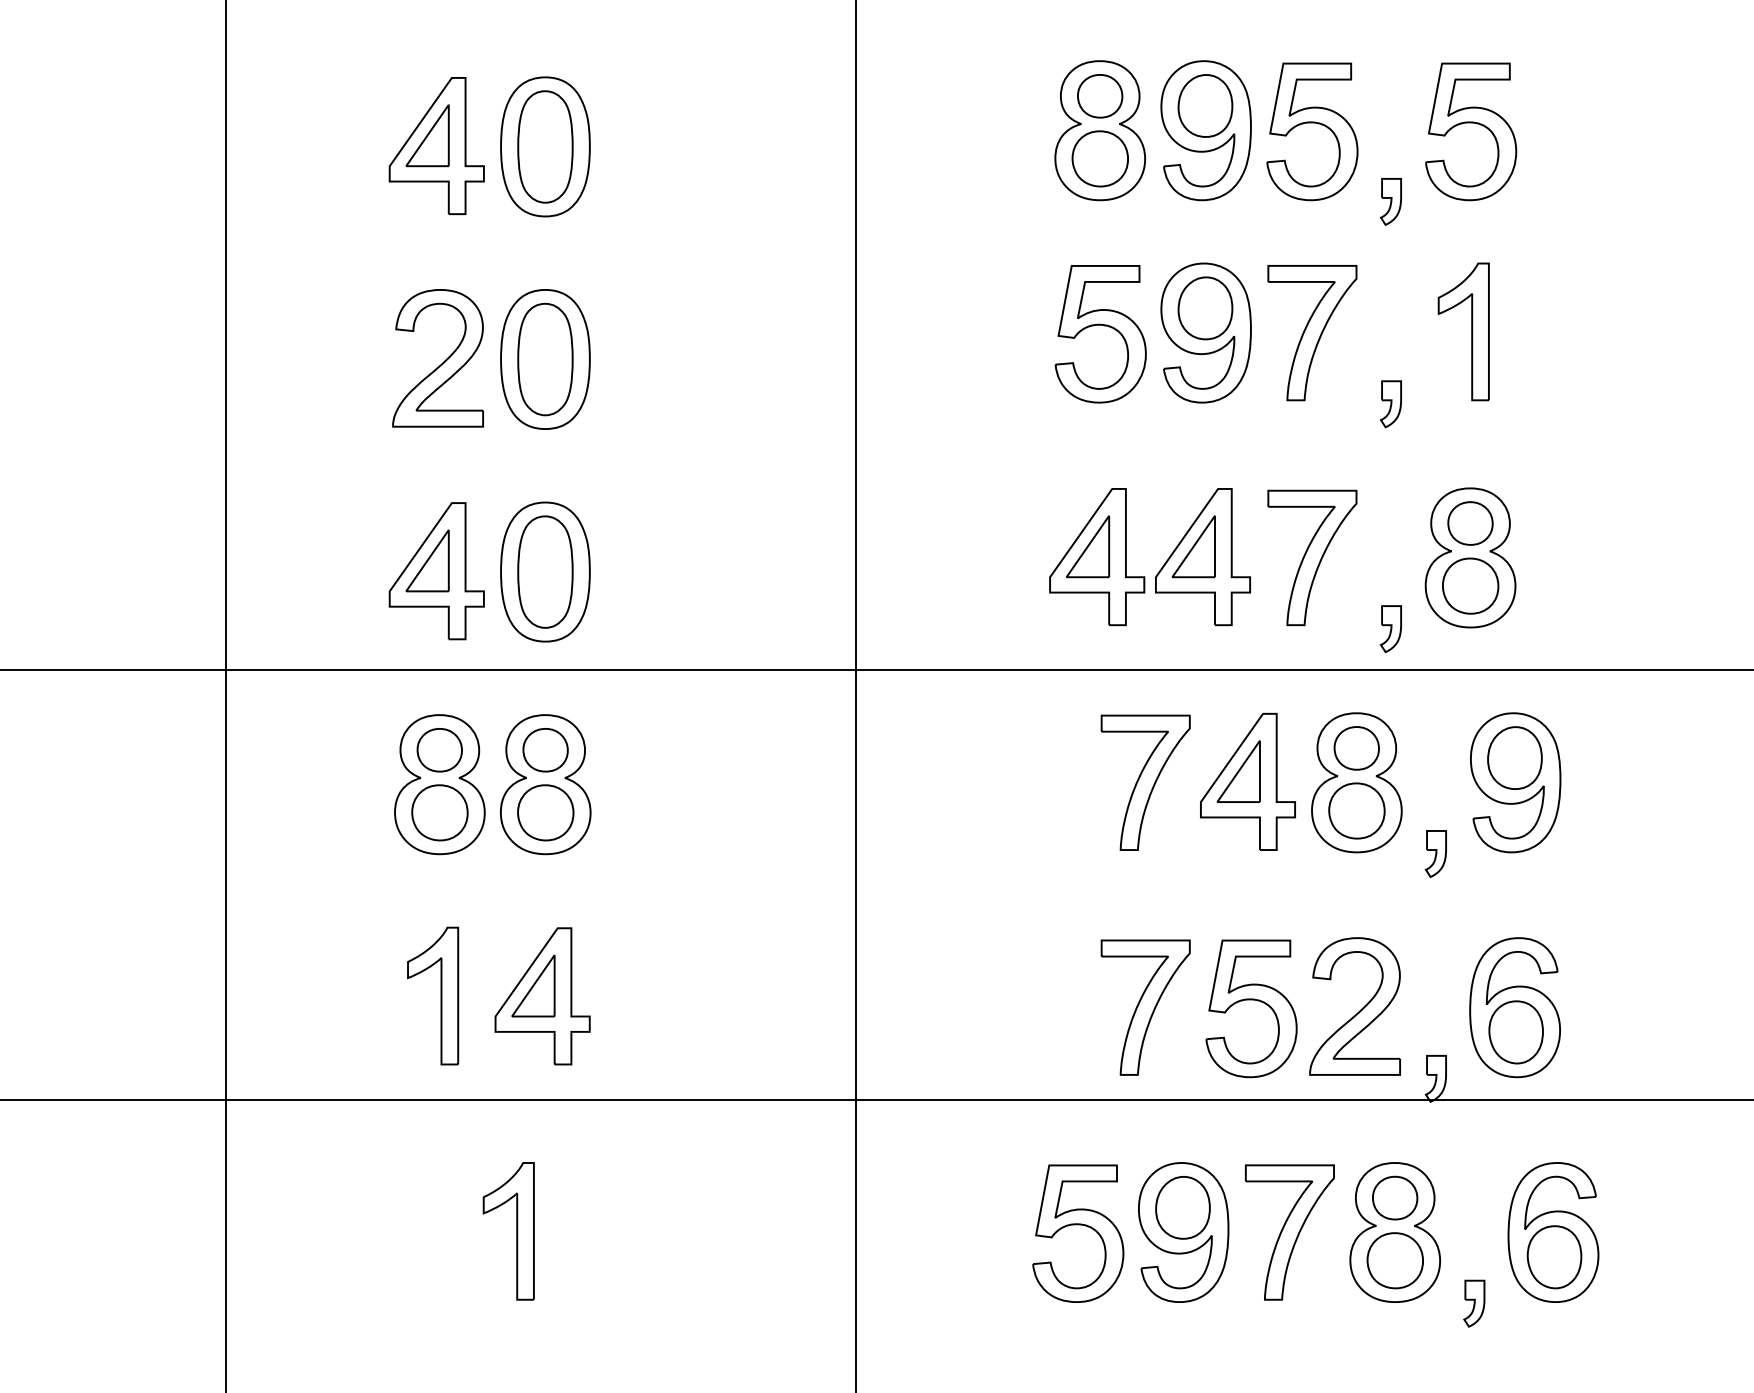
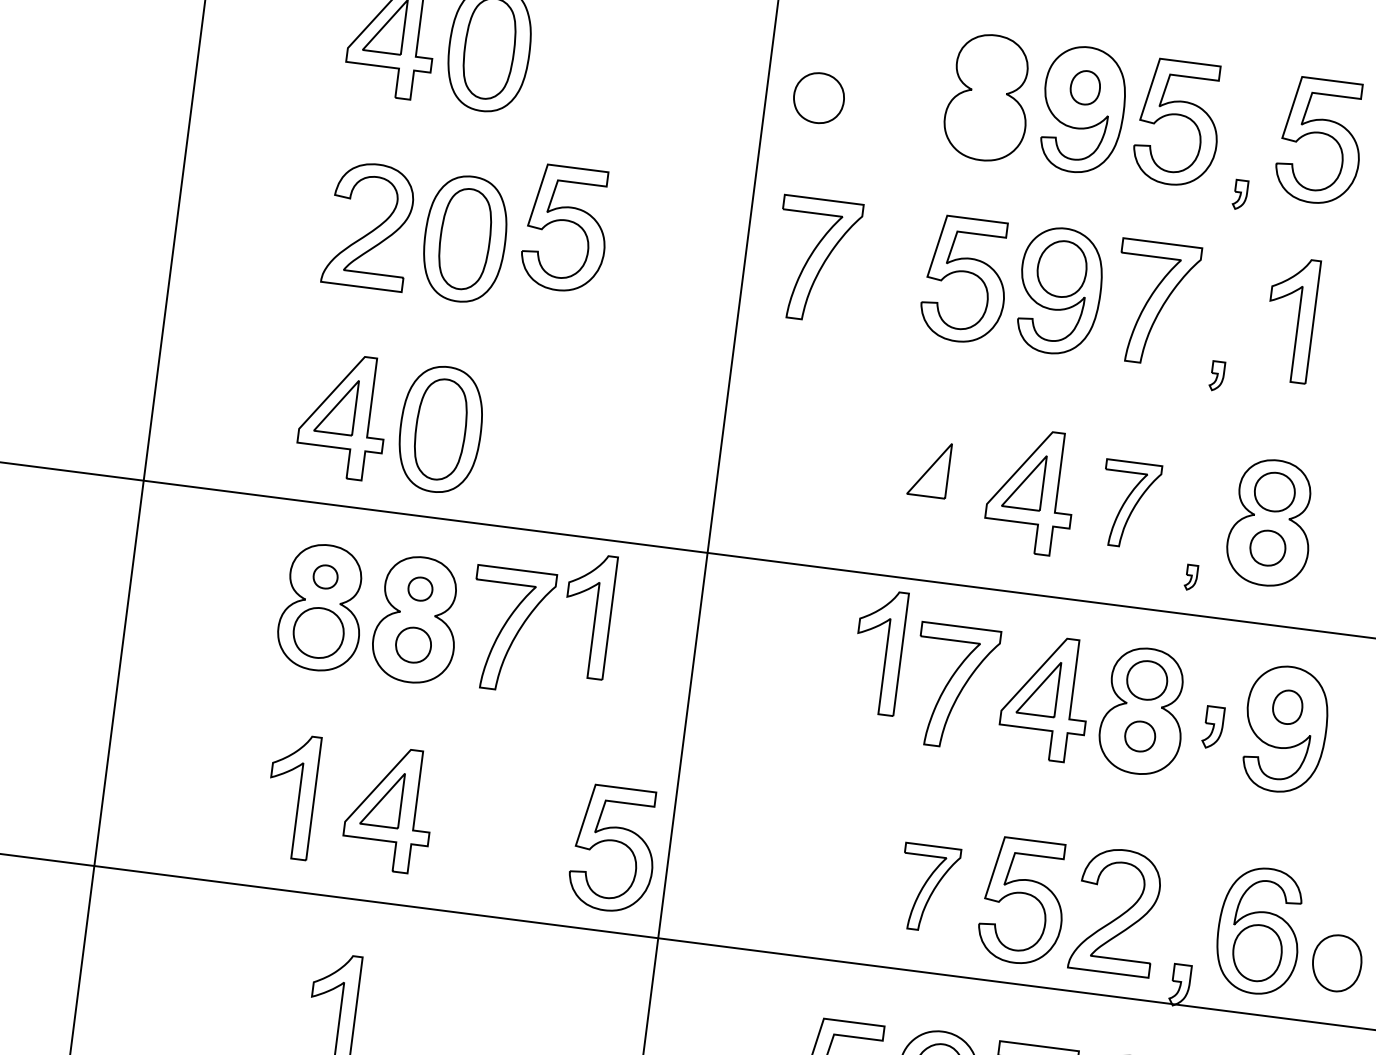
part: (1100, 96) -> (992, 67), removed
part: (1205, 105) -> (1085, 87), size x0.6
part: (1099, 158) -> (818, 97), moved
part: (1390, 201) -> (1240, 194), size x0.7
part: (658, 326) -> (570, 222), added
part: (934, 333) -> (816, 260), added
part: (1390, 404) -> (1216, 376), size x0.7
part: (1097, 557) -> (936, 479), removed
part: (1312, 557) -> (1129, 504), size x0.7
part: (1470, 585) -> (1267, 547), size x0.7
part: (1390, 629) -> (1191, 577), size x0.6
part: (439, 750) -> (325, 577), size x0.6
part: (545, 750) -> (420, 589), size x0.6
part: (1065, 754) -> (885, 652), added
part: (740, 755) -> (594, 616), added
part: (1514, 757) -> (1287, 706), size x0.6
part: (649, 782) -> (509, 629), added
part: (1356, 810) -> (1139, 736), size x0.6
part: (545, 812) -> (413, 644), size x0.7
part: (1435, 853) -> (1212, 727), moved
part: (794, 1000) -> (614, 841), added
part: (1145, 1007) -> (928, 888), size x0.7
part: (1604, 1032) -> (1336, 963), added

